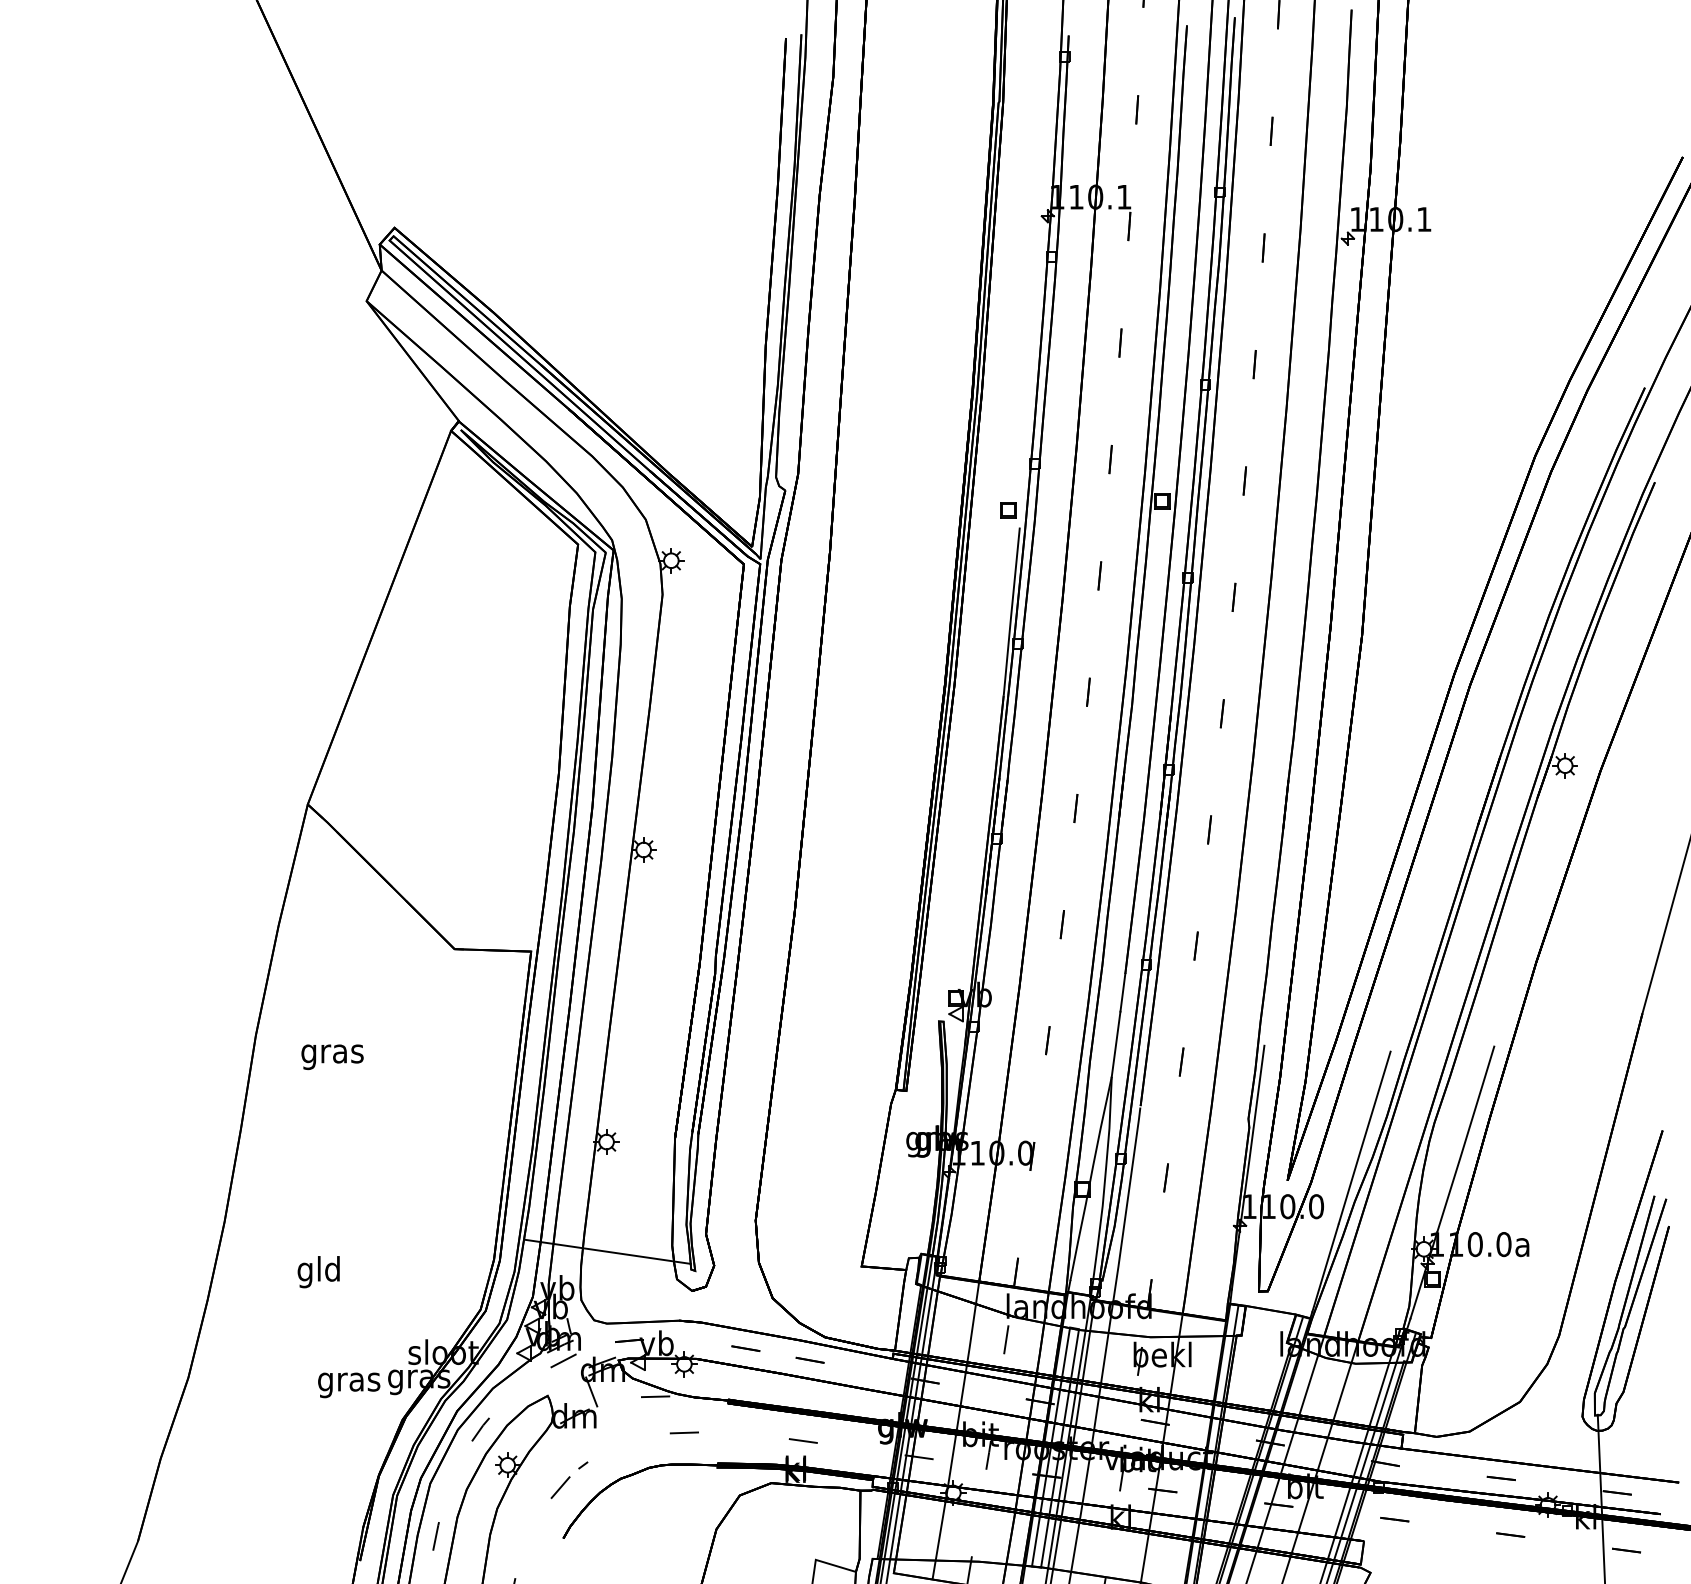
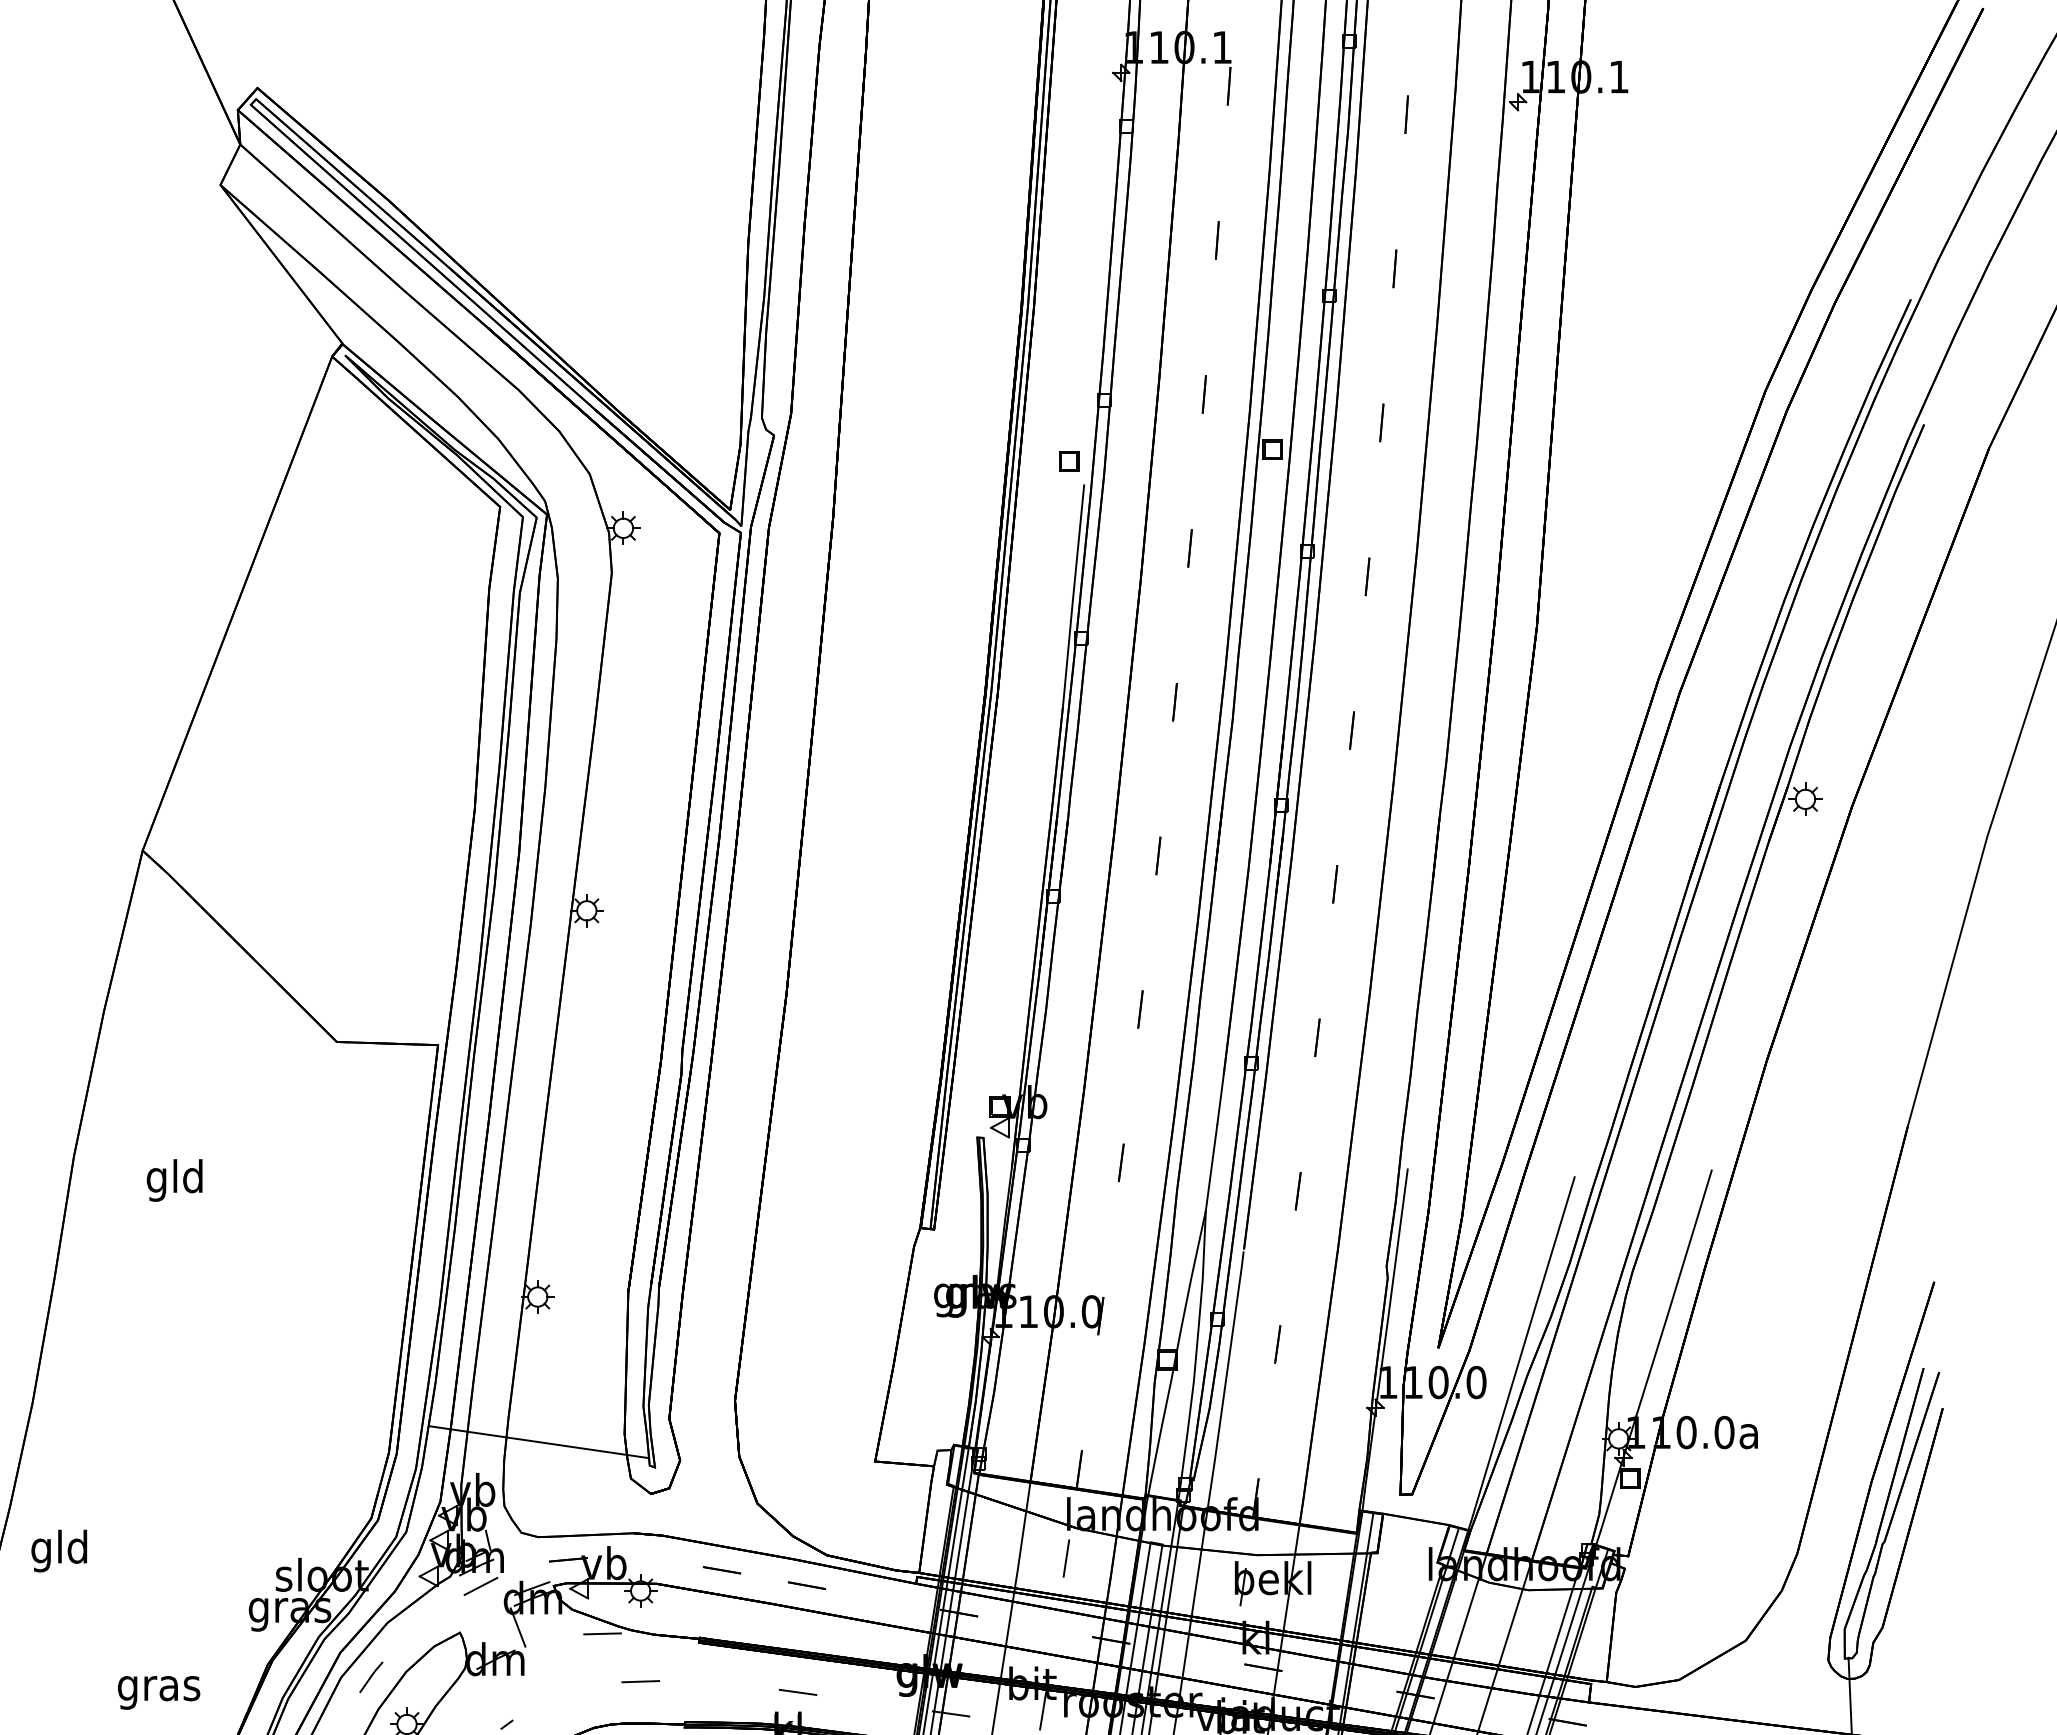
text: (332, 1053) -> (175, 1179), gras -> gld
text: (318, 1272) -> (58, 1551), moved
text: (349, 1385) -> (159, 1693), moved

